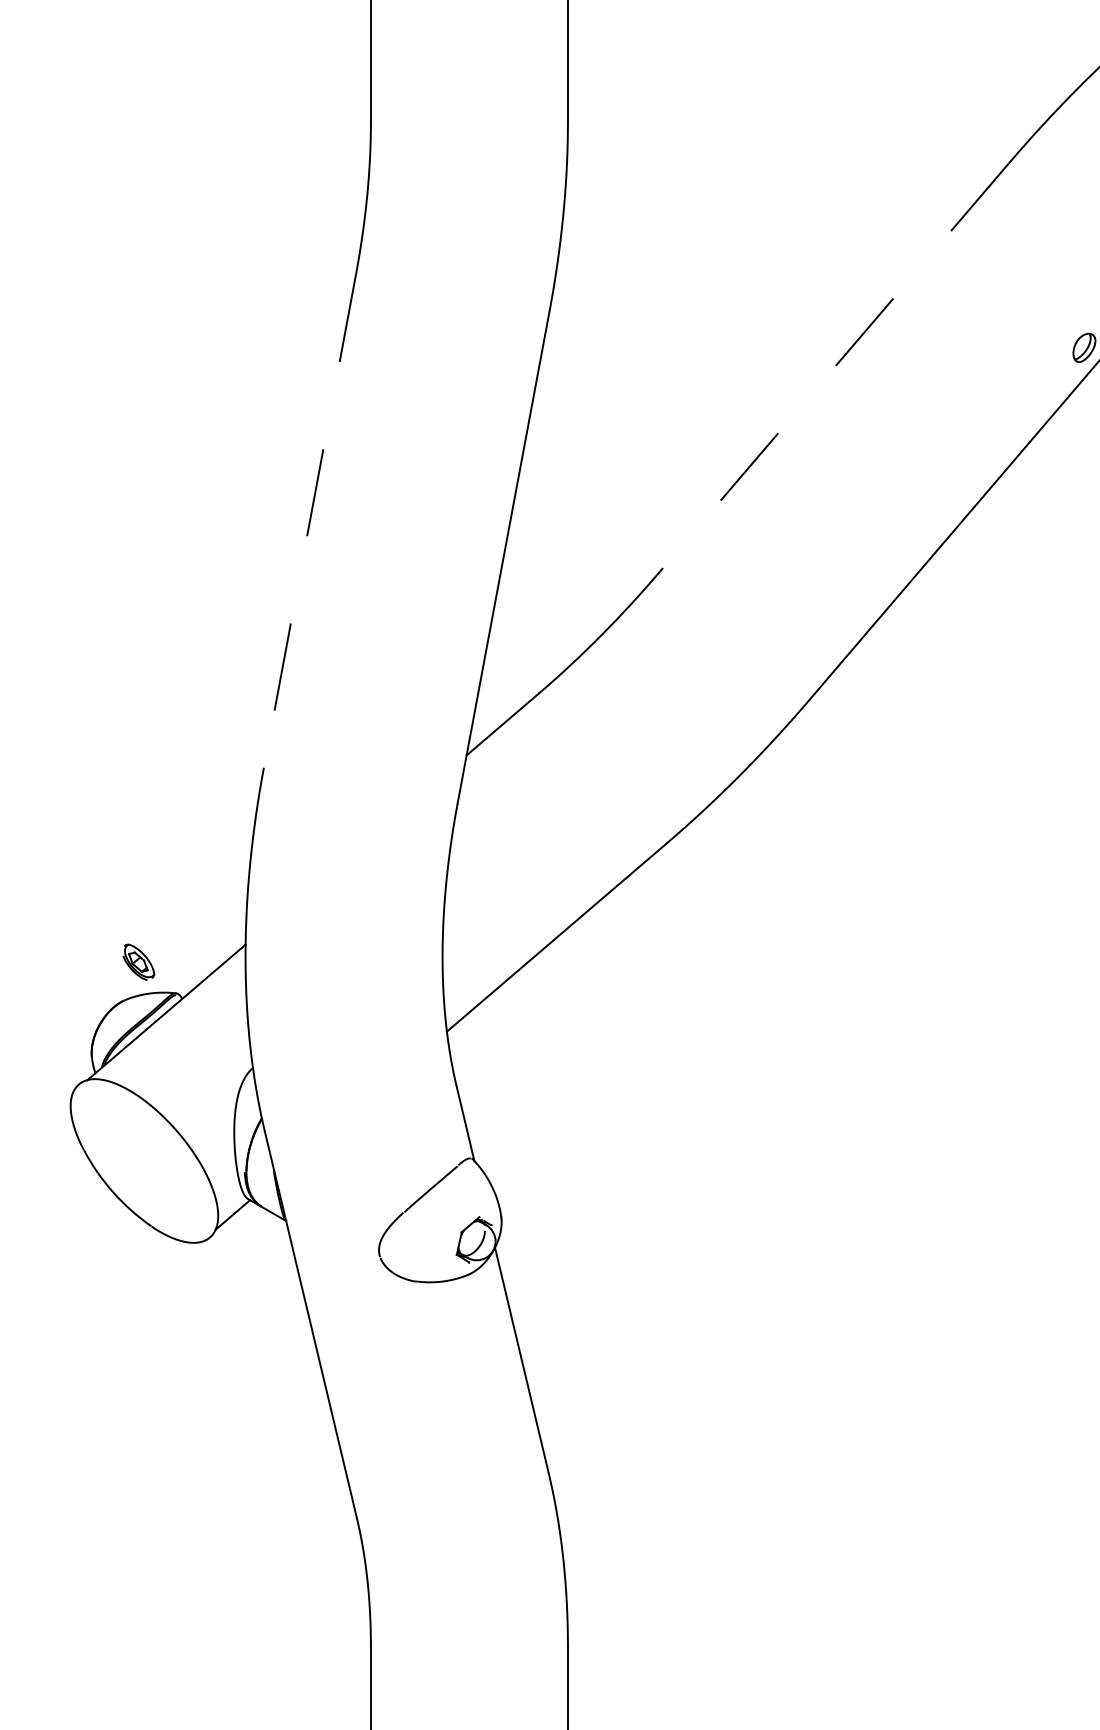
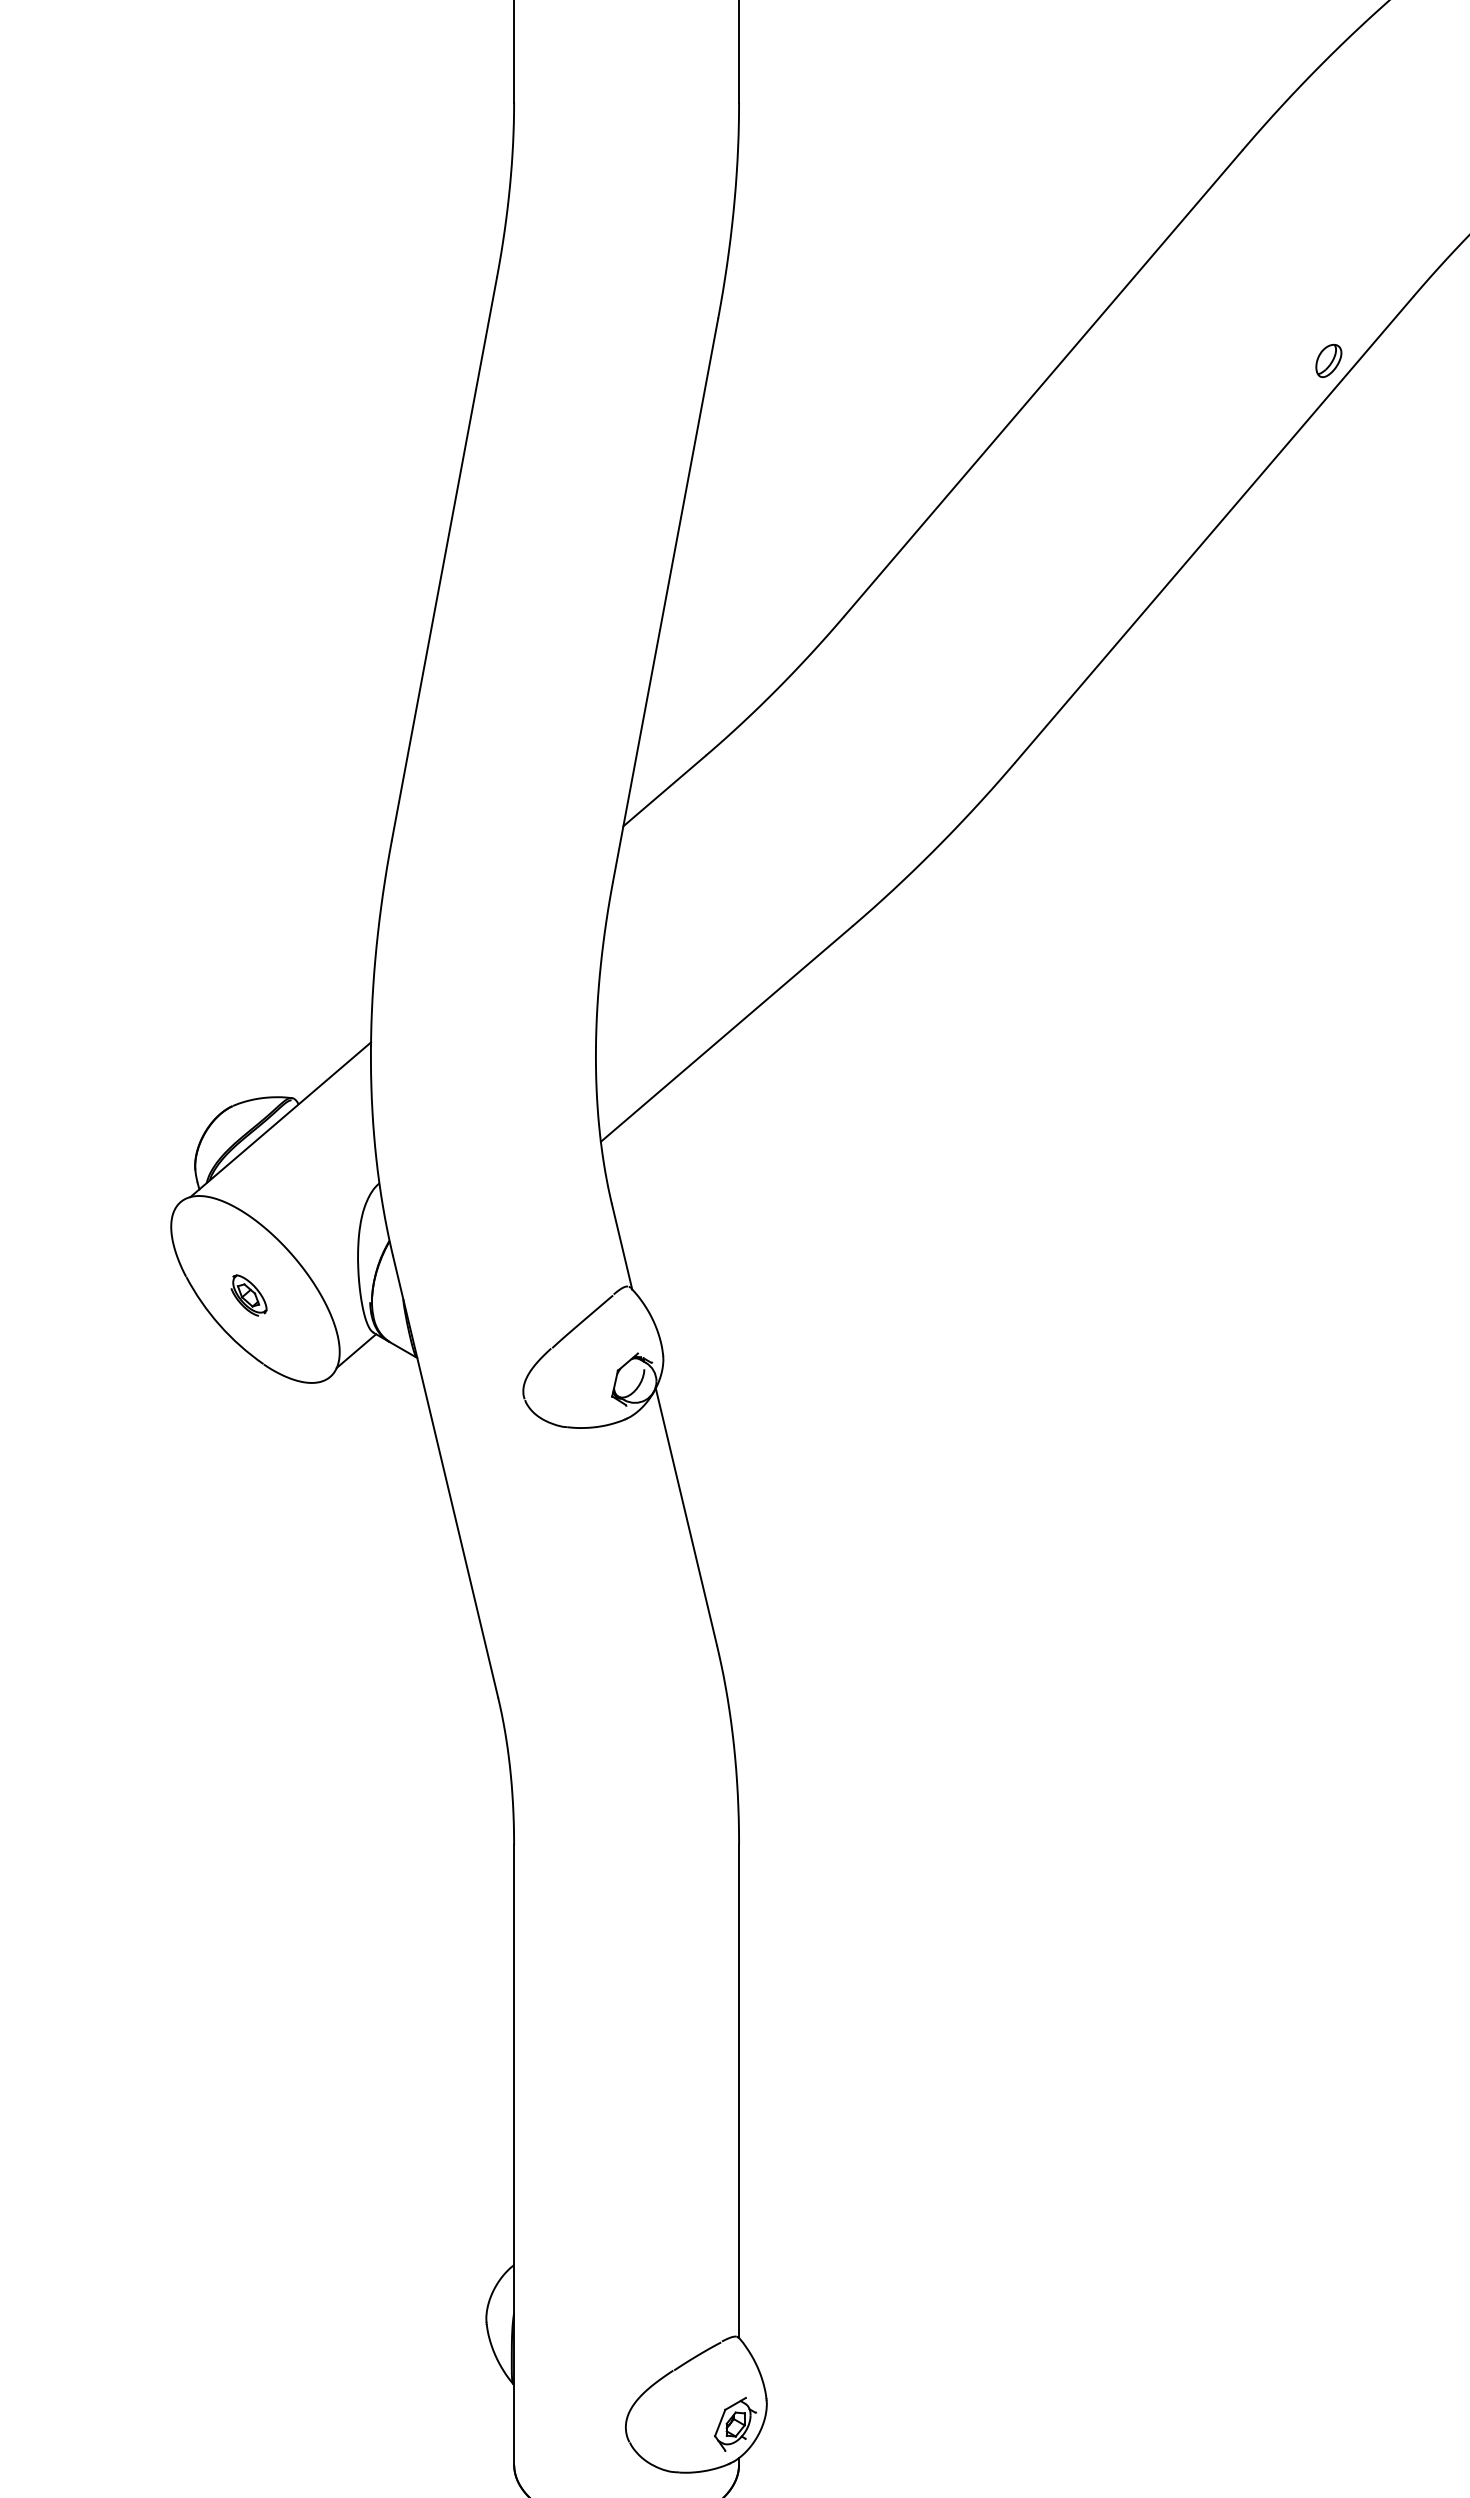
line: (834, 367) -> (1043, 383), dashed -> solid
line: (309, 521) -> (444, 559), dashed -> solid
part: (138, 962) -> (248, 1295), moved

